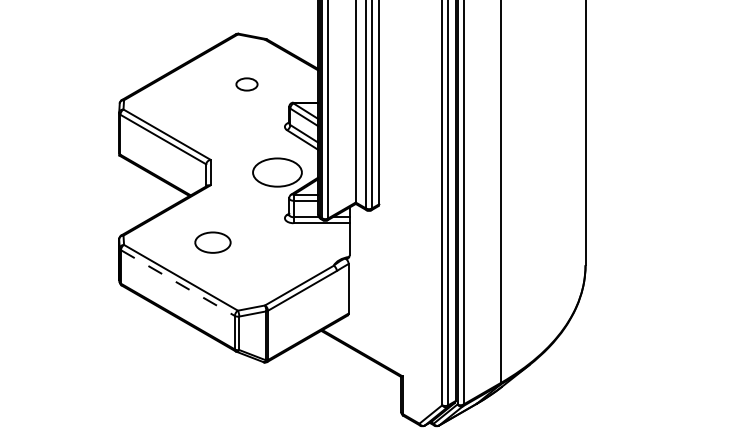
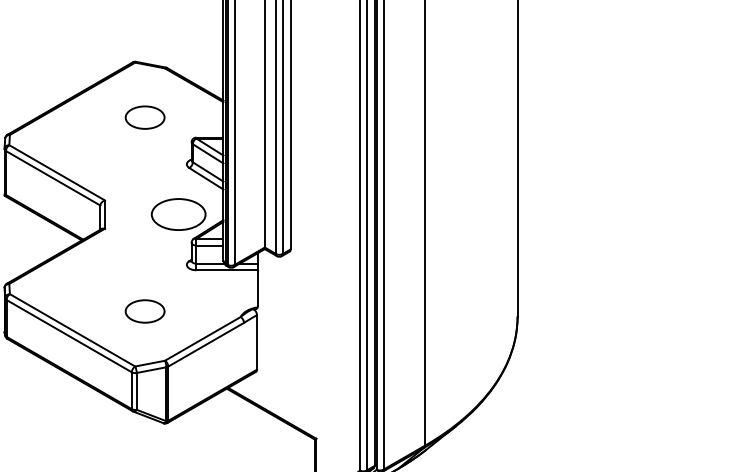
part: (246, 84) -> (144, 117), size x1.67
part: (212, 242) -> (144, 311), moved
line: (177, 283) -> (68, 336), dashed -> solid

